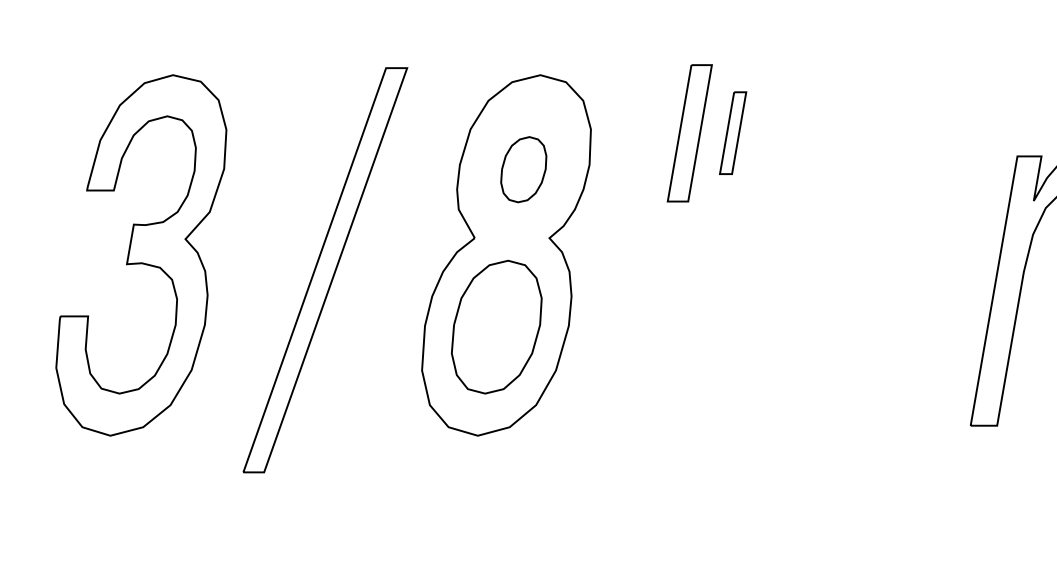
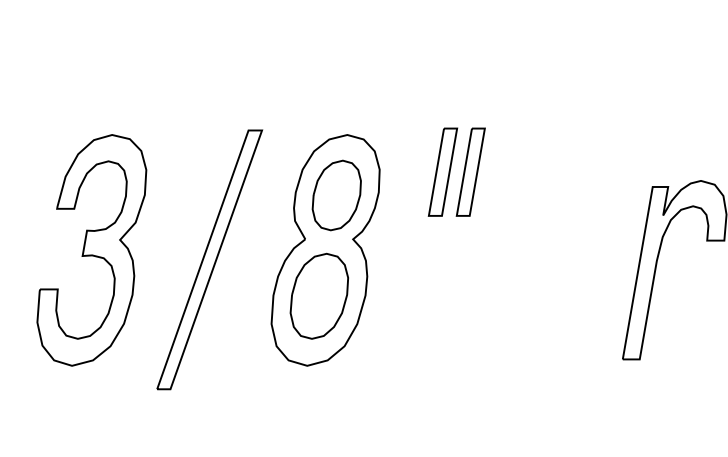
part: (732, 132) -> (470, 171), size x1.67
part: (523, 169) -> (336, 195), size x1.67

